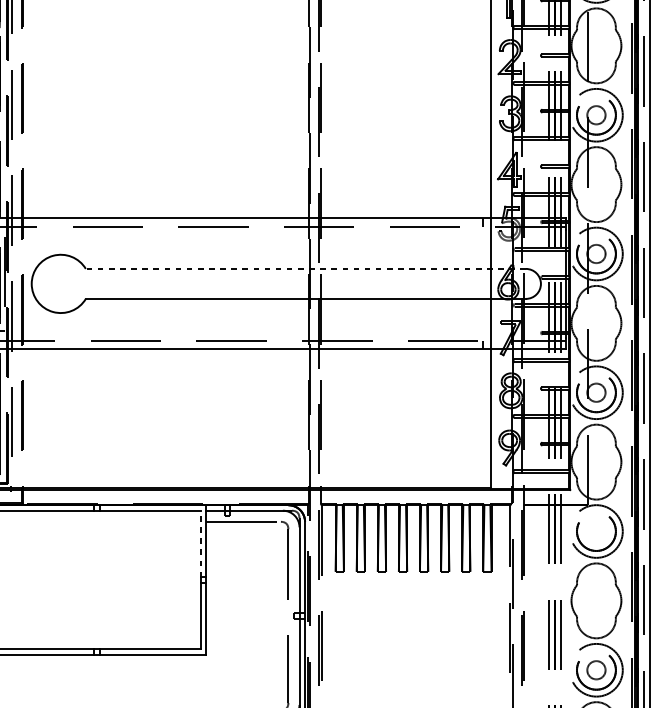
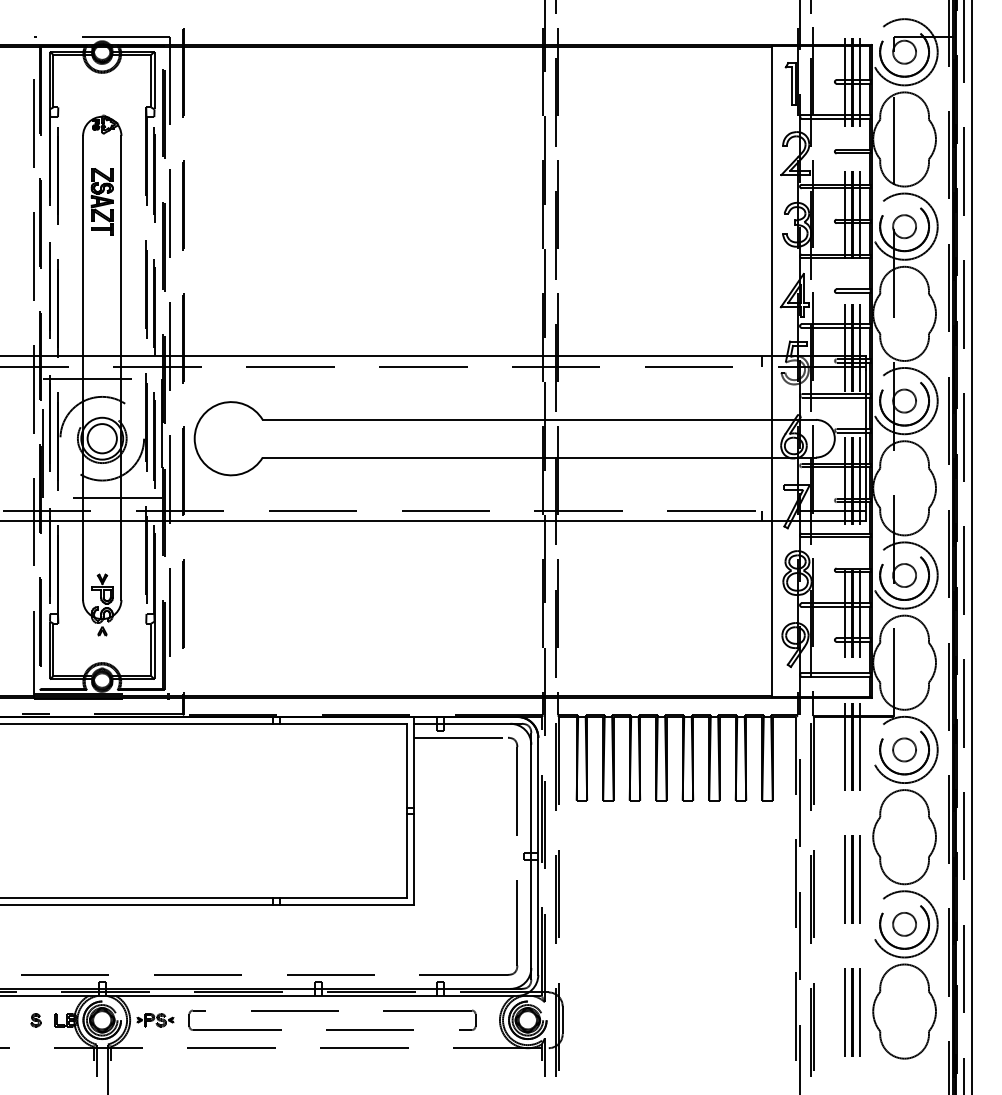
line: (306, 268) -> (539, 419), dashed -> solid
circle: (596, 531) -> (904, 749), added
line: (201, 543) -> (407, 765), dashed -> solid

